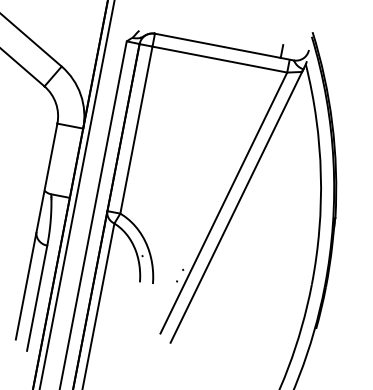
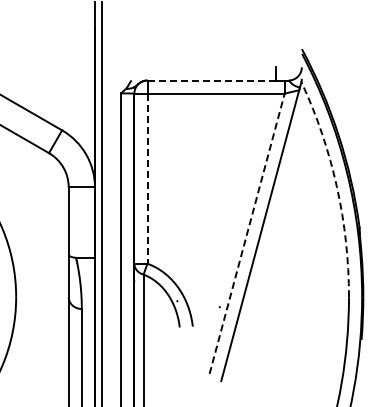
line: (217, 45) -> (211, 80), solid -> dashed
line: (136, 130) -> (147, 179), solid -> dashed
arc: (321, 174) -> (337, 187), solid -> dashed
line: (224, 202) -> (247, 233), solid -> dashed

